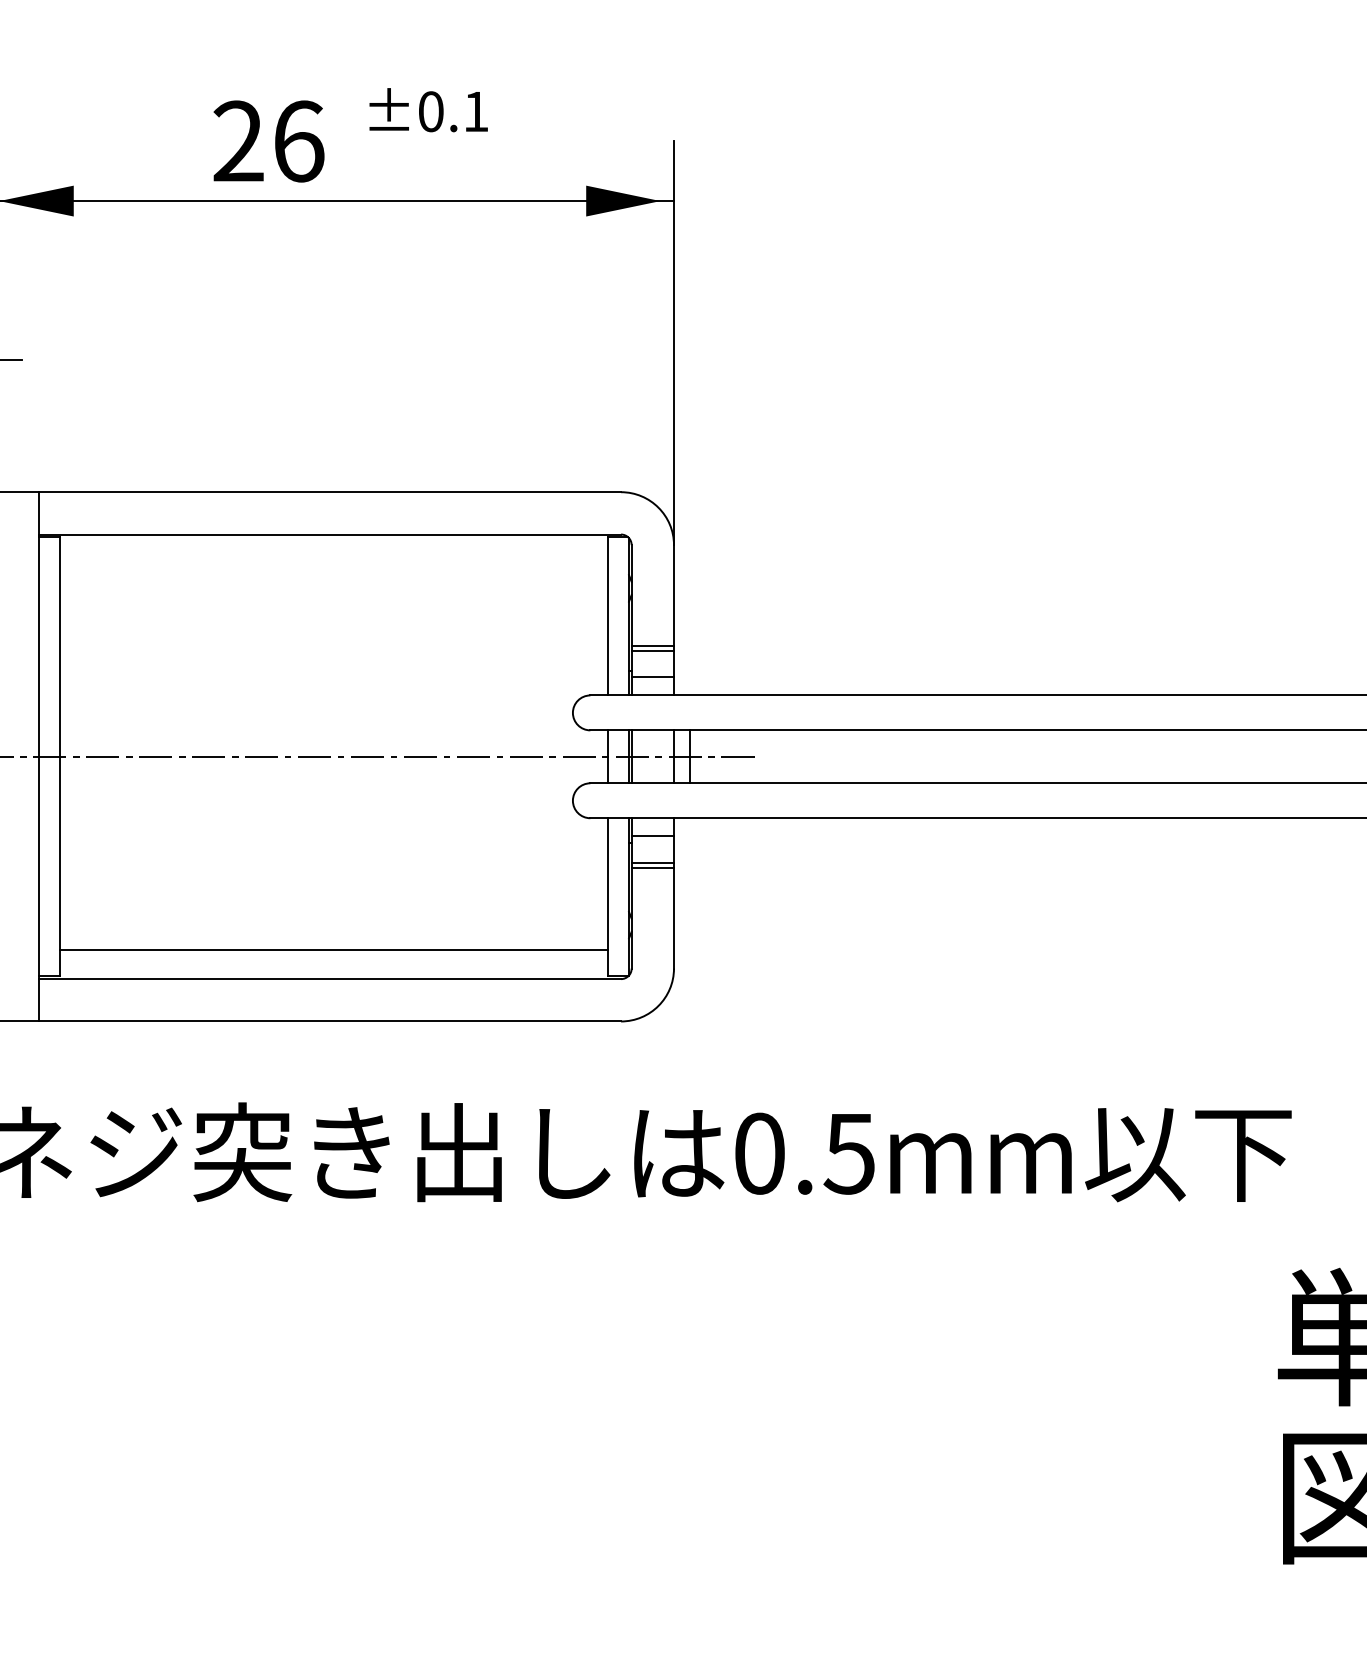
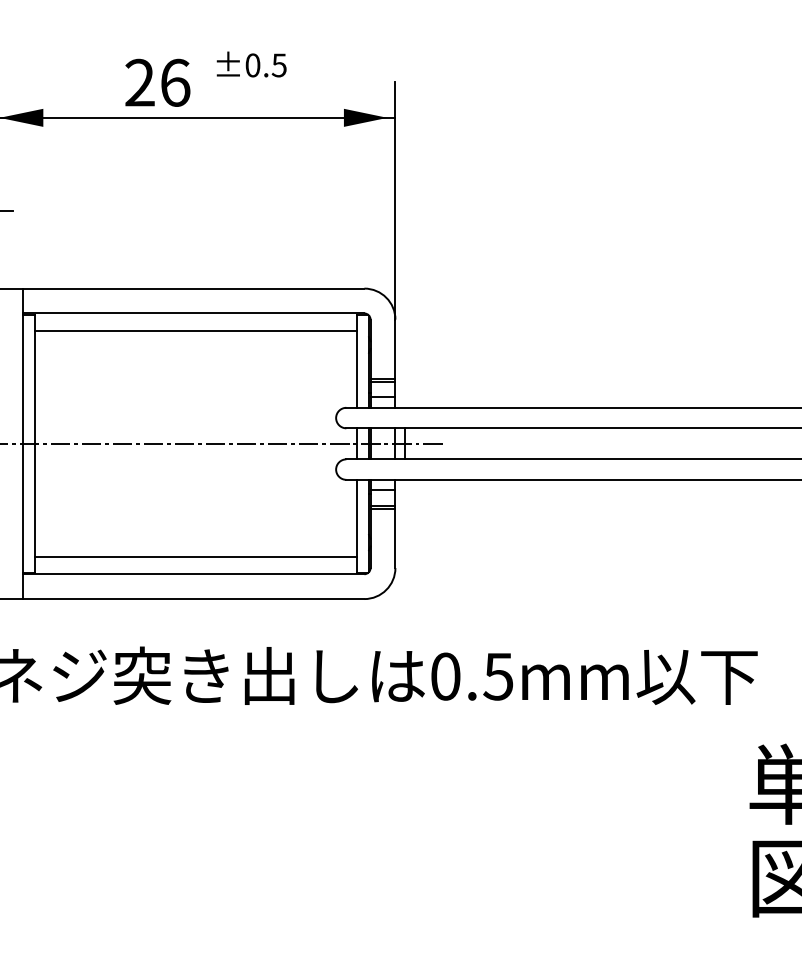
text: (474, 111) -> (278, 65), ±0.1 -> ±0.5
line: (333, 563) -> (195, 330), added

